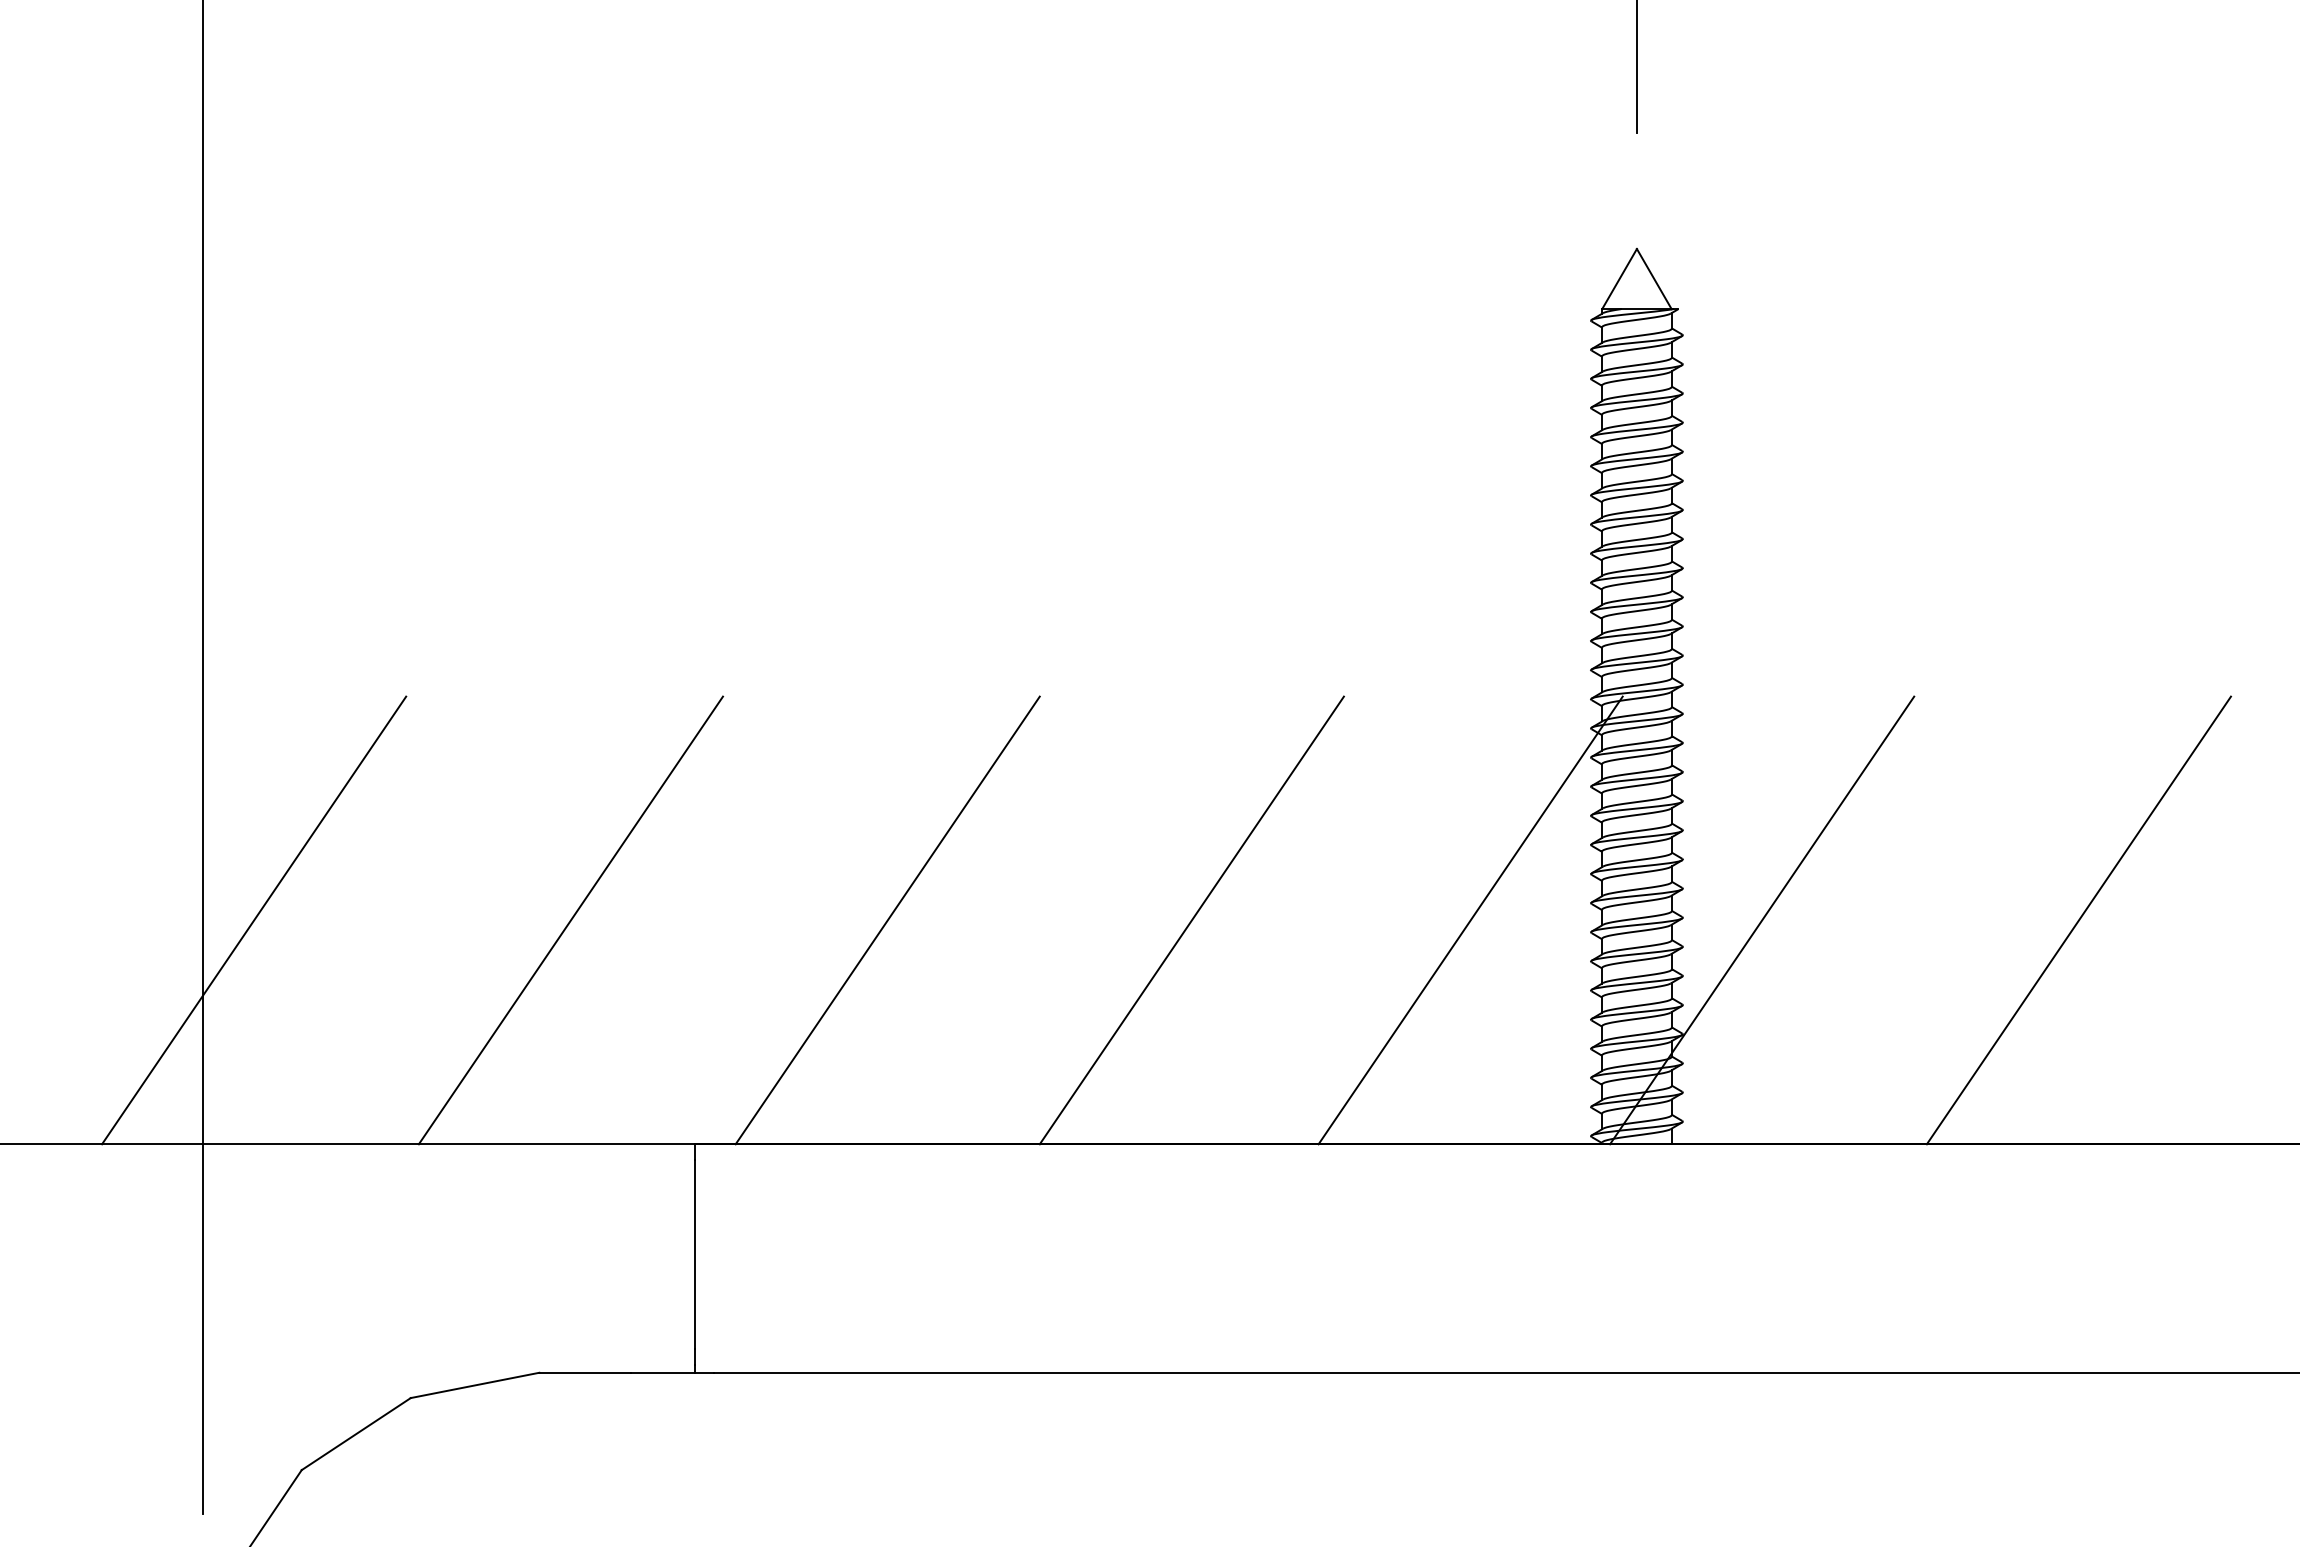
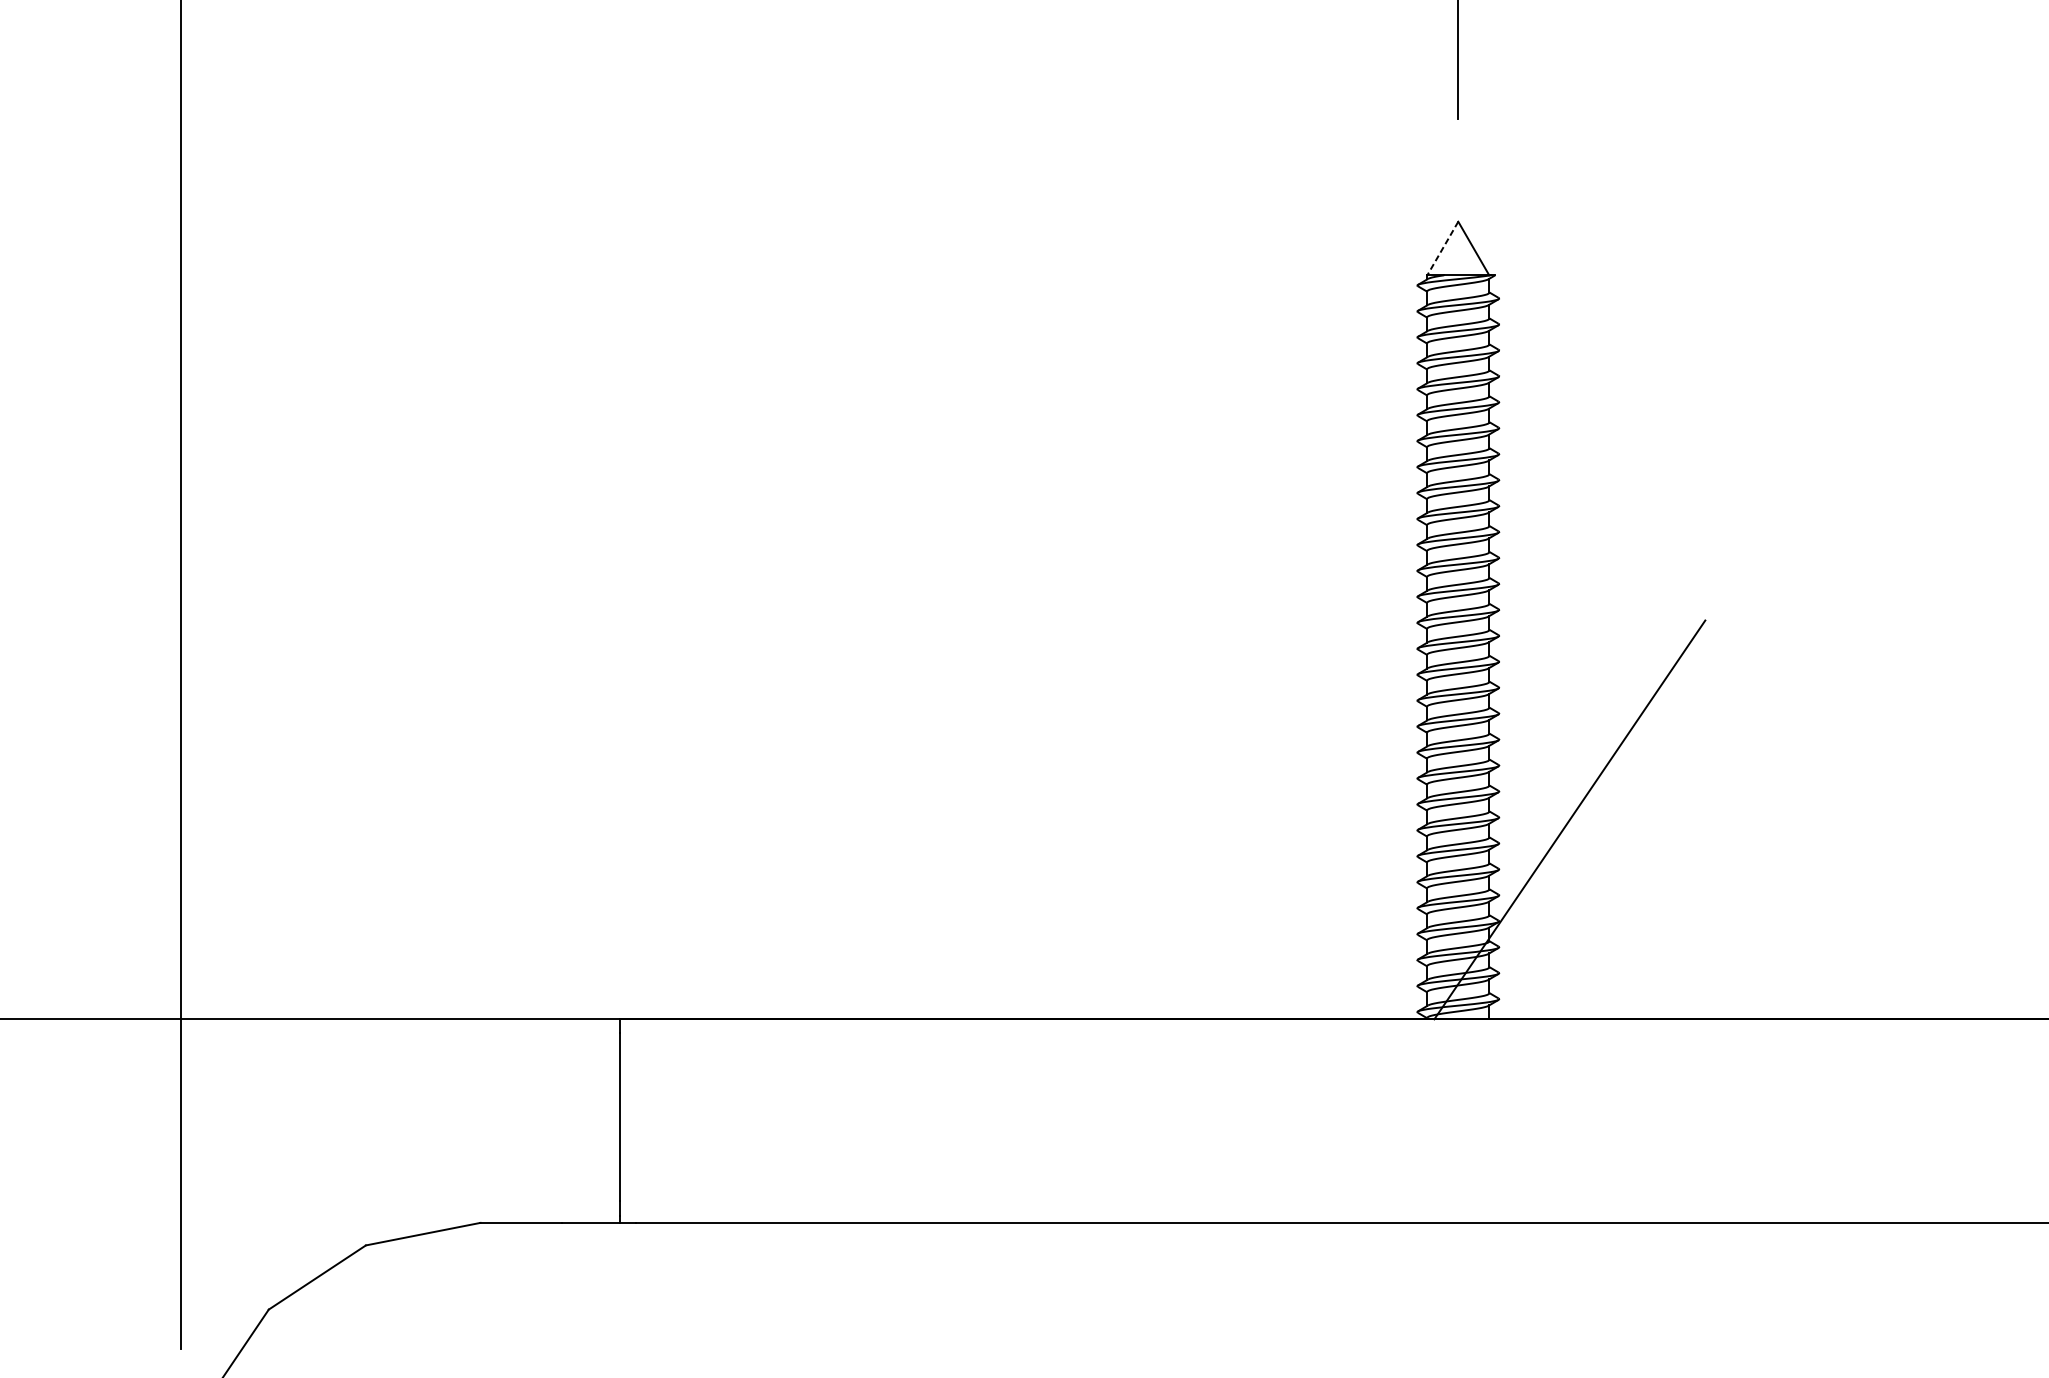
line: (1619, 279) -> (1442, 248), solid -> dashed
line: (254, 920) -> (226, 819), removed
line: (570, 920) -> (508, 819), removed
line: (887, 920) -> (790, 819), removed
line: (1191, 920) -> (1061, 819), removed
line: (1470, 920) -> (1310, 819), removed
line: (2078, 920) -> (1851, 819), removed

